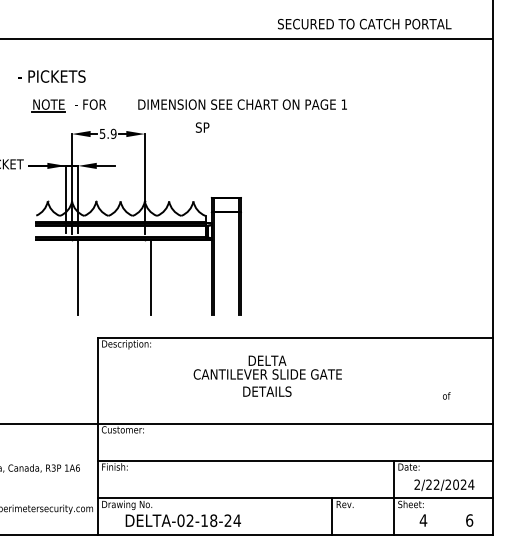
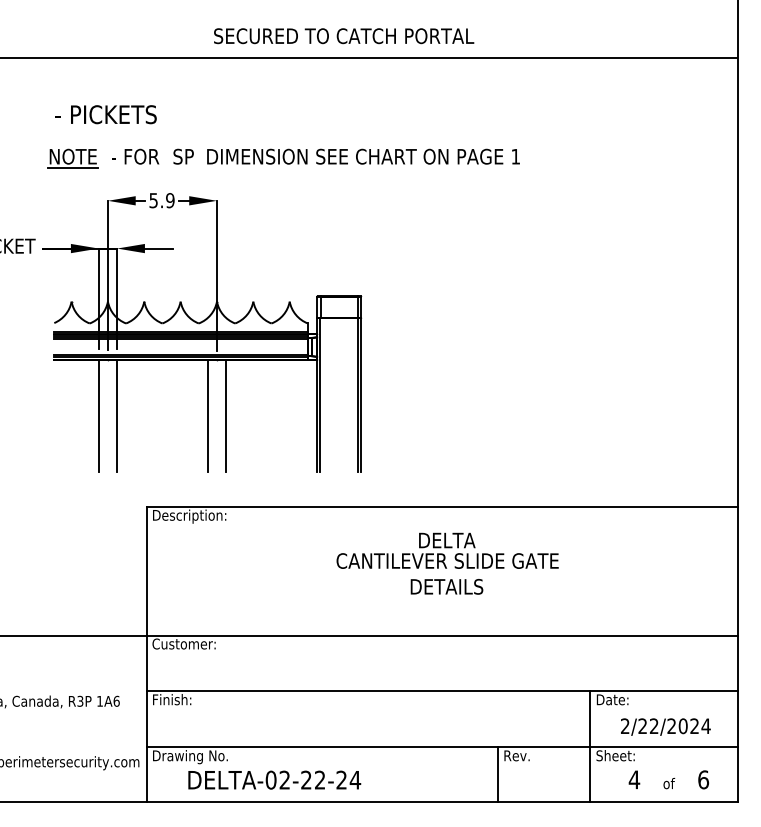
text: (364, 23) -> (343, 35), moved
text: (51, 76) -> (105, 114), moved
text: (202, 127) -> (183, 156), moved
line: (65, 277) -> (98, 415), added
line: (138, 277) -> (207, 415), added
text: (267, 375) -> (447, 562), moved
text: (446, 395) -> (668, 782), moved
text: (209, 520) -> (313, 779), DELTA-02-18-24 -> DELTA-02-22-24

